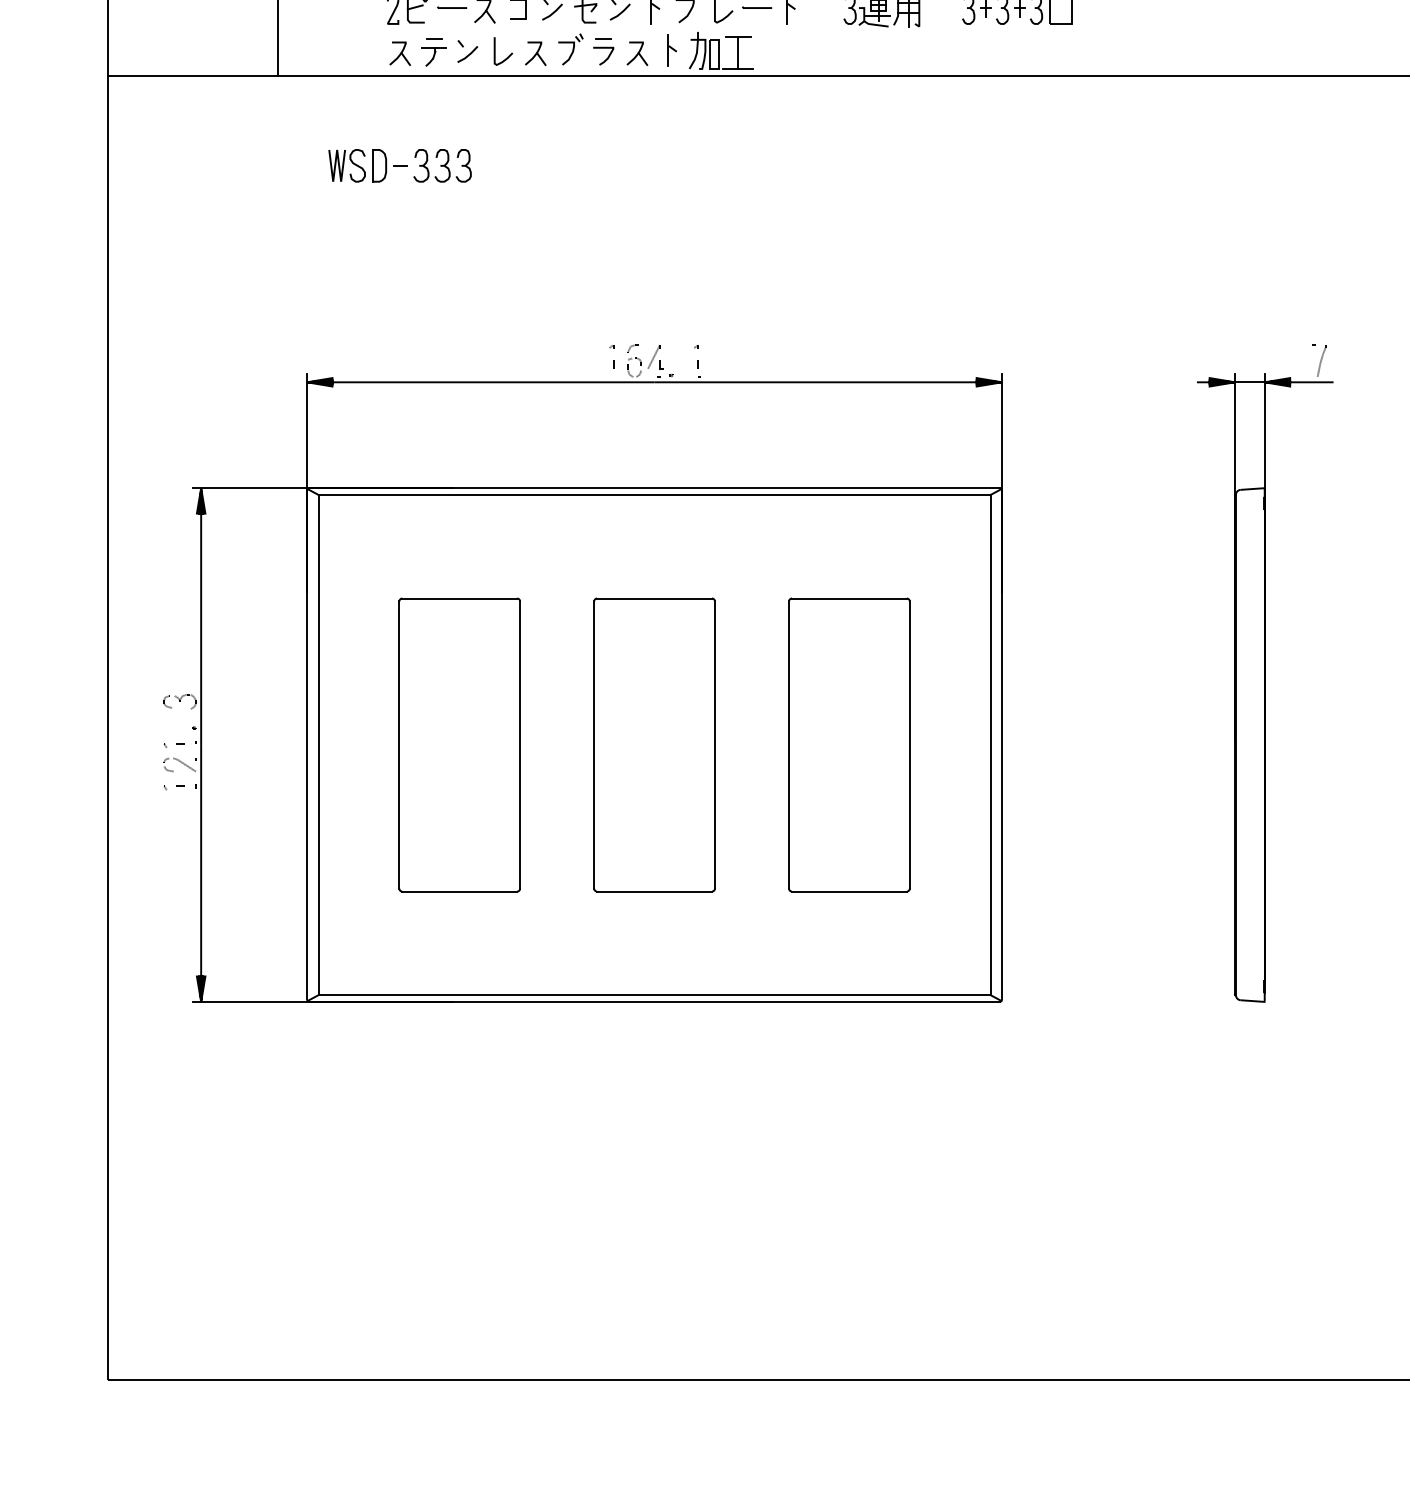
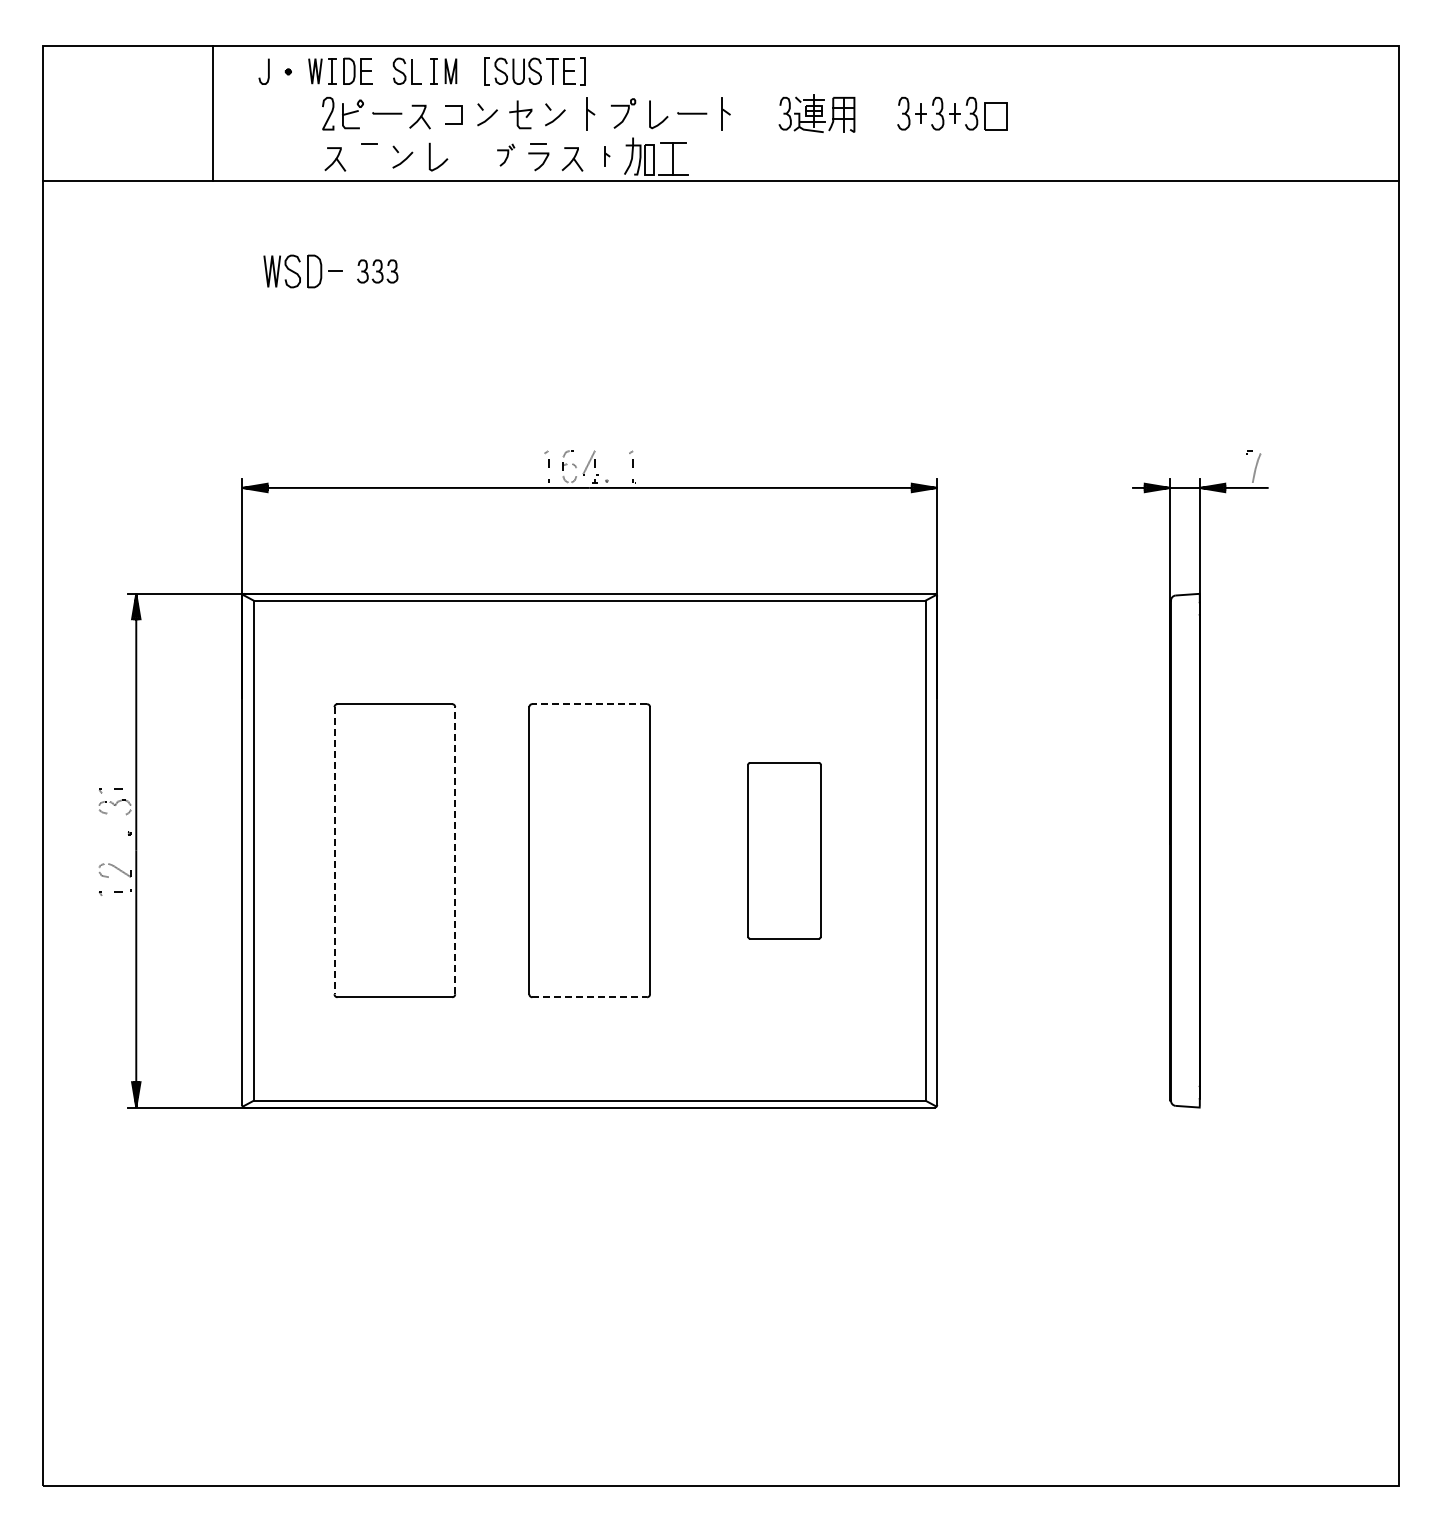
part: (570, 49) -> (505, 155), size x0.7
part: (672, 49) -> (607, 155), size x0.6
part: (535, 53) -> (470, 159), removed
part: (433, 56) -> (368, 162), removed
part: (442, 165) -> (377, 271), size x0.7
line: (654, 598) -> (589, 704), solid -> dashed
line: (179, 743) -> (114, 789), moved
line: (399, 744) -> (334, 850), solid -> dashed
line: (520, 744) -> (455, 850), solid -> dashed
part: (849, 744) -> (784, 850), size x0.6
line: (655, 891) -> (590, 997), solid -> dashed

